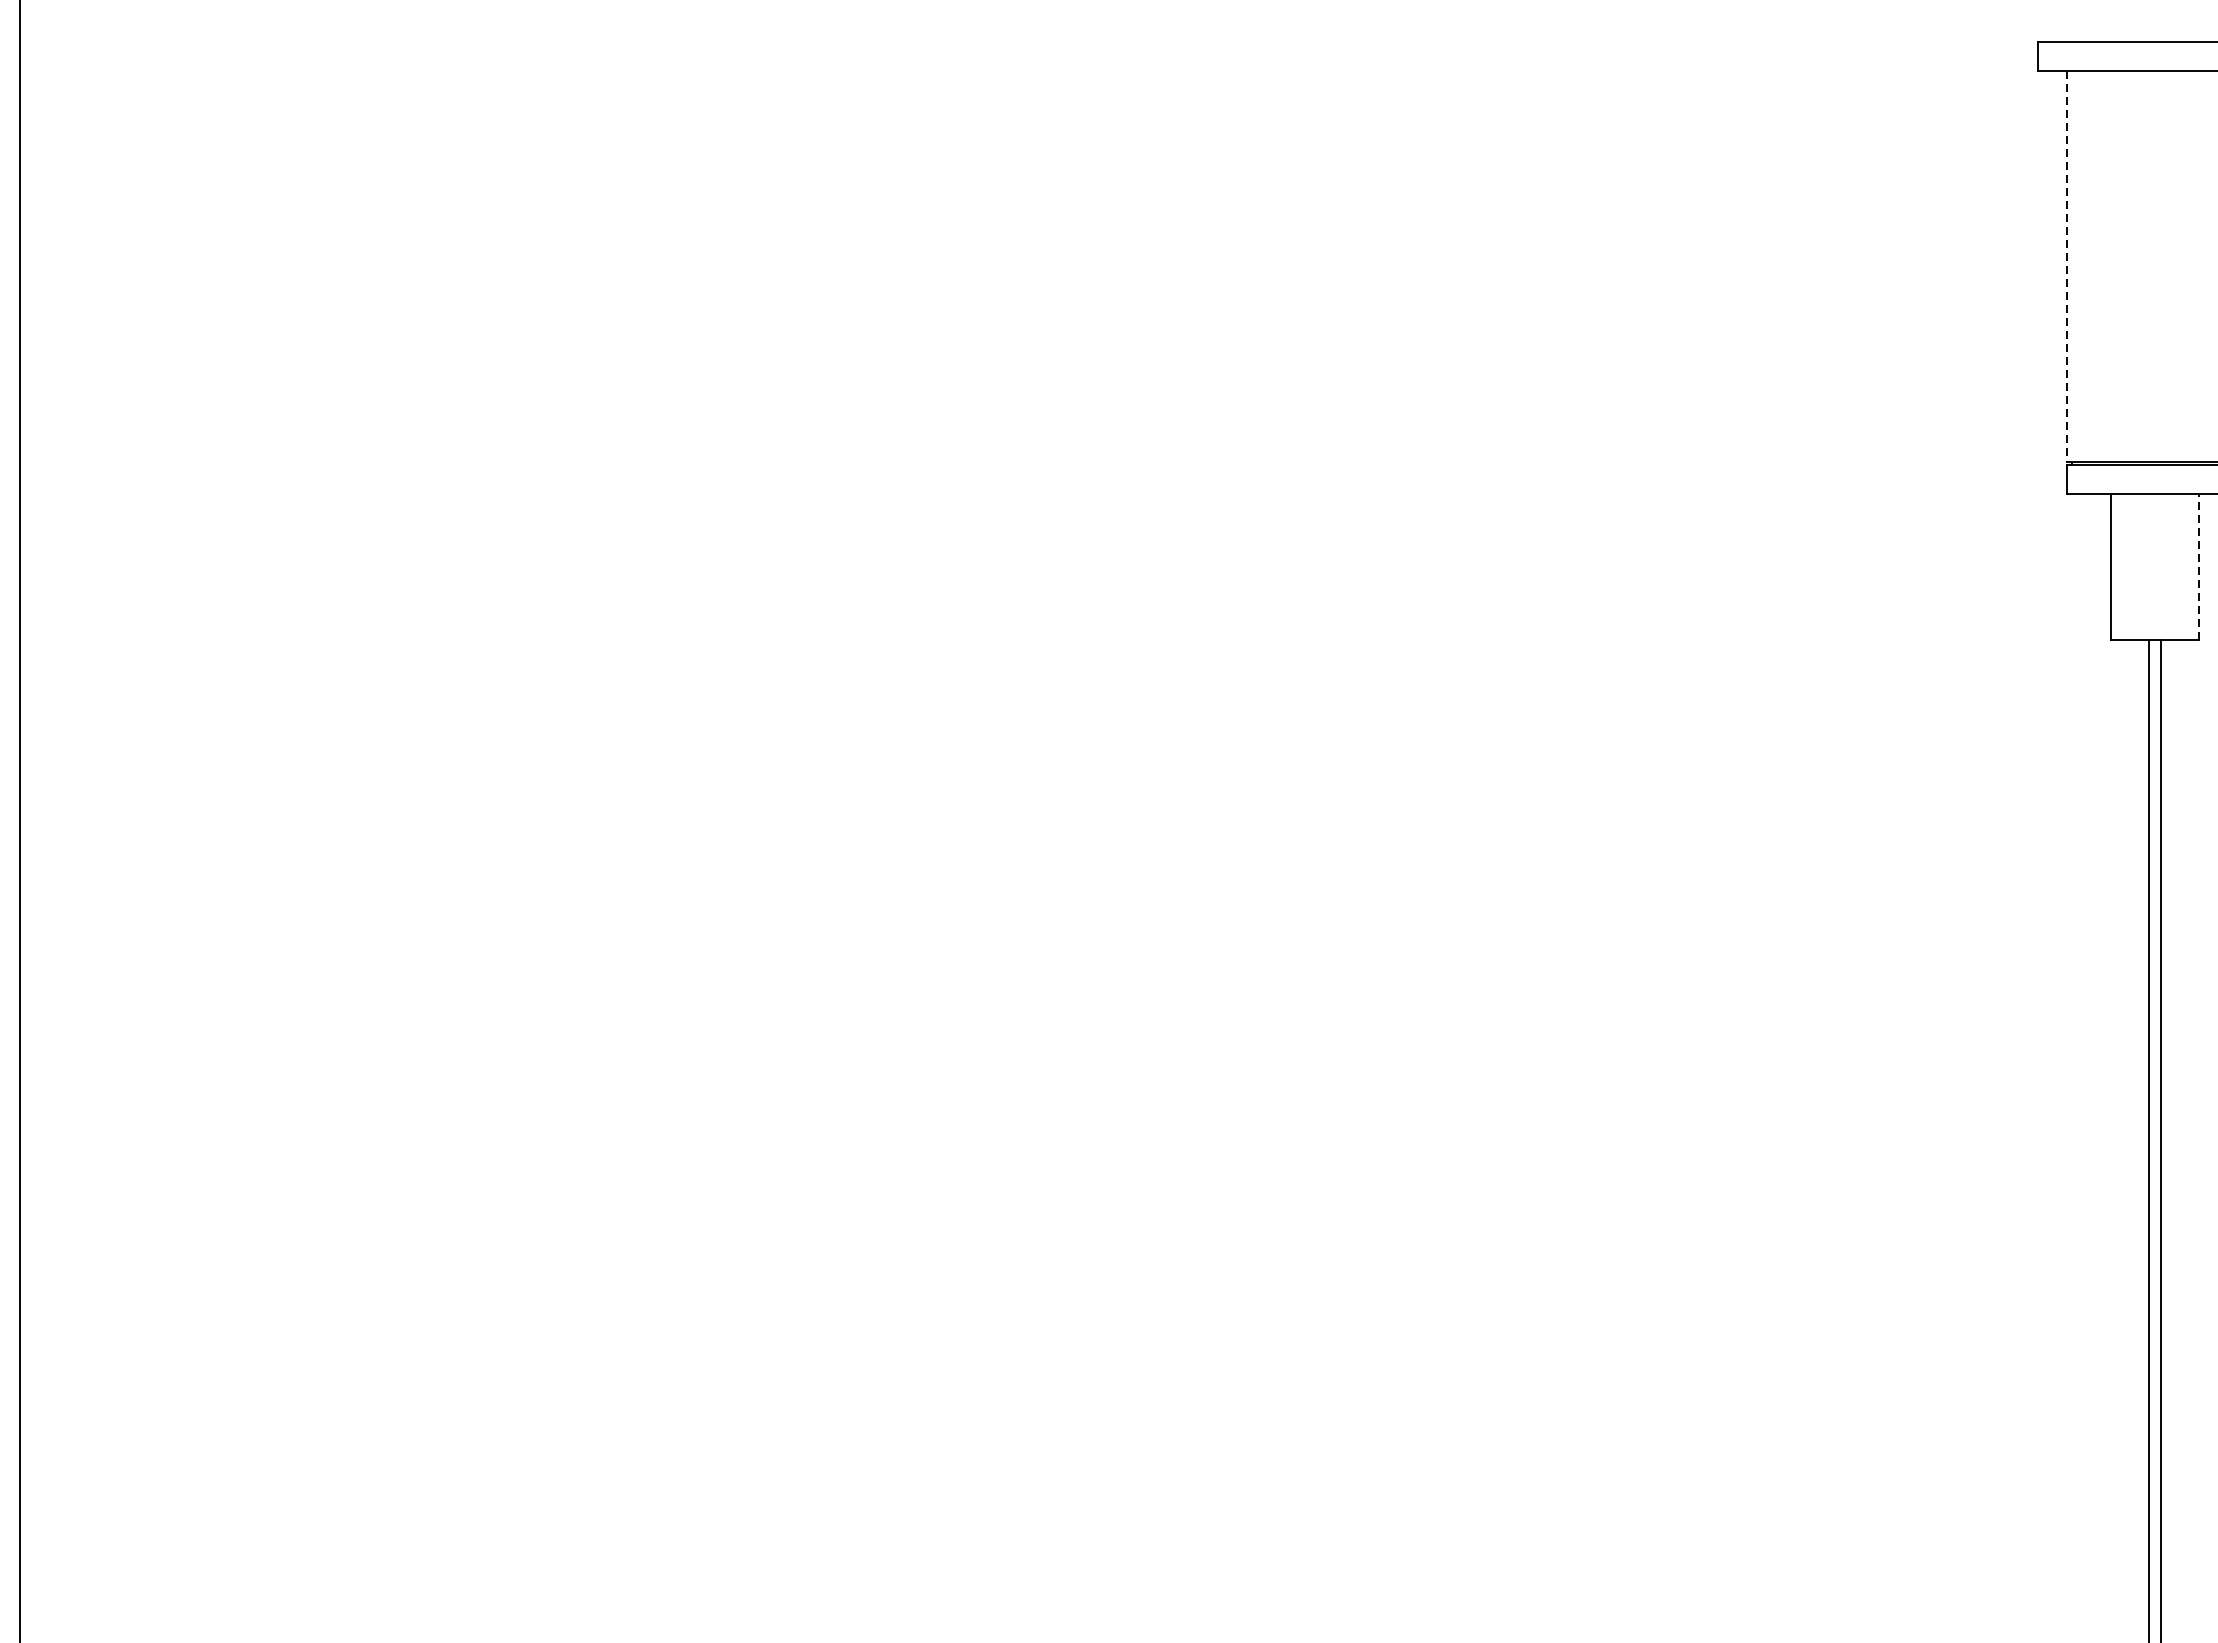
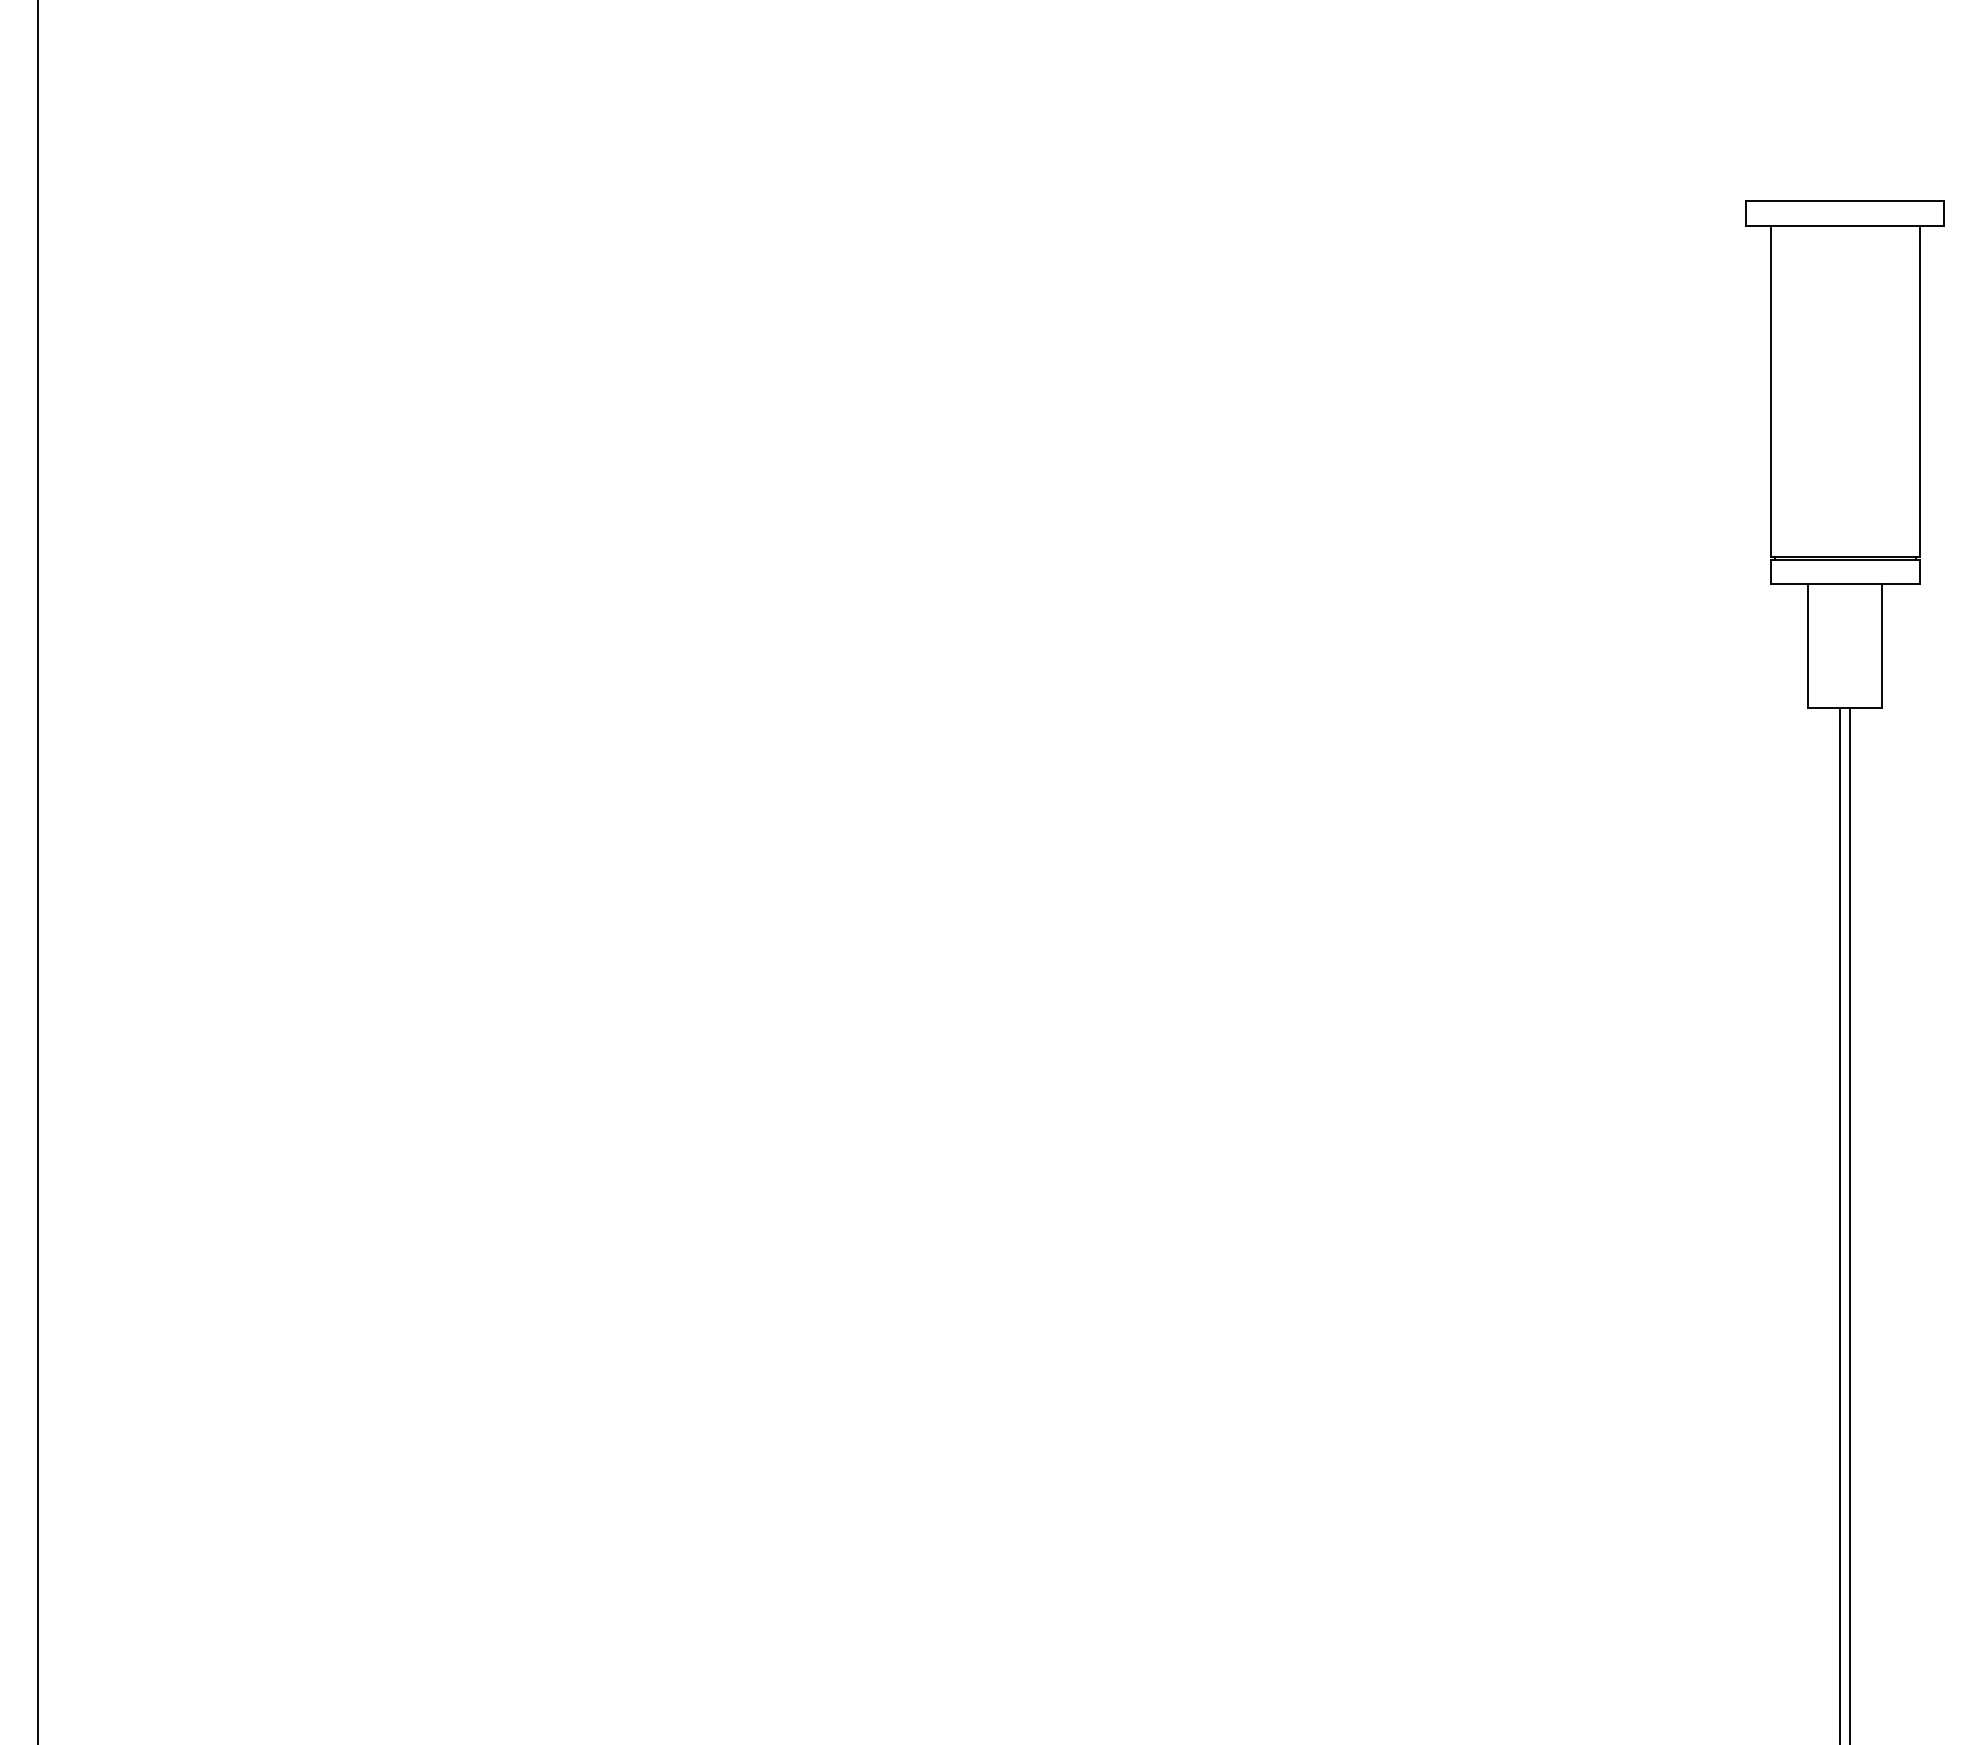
line: (2067, 266) -> (1771, 391), dashed -> solid
line: (2198, 567) -> (1882, 646), dashed -> solid

